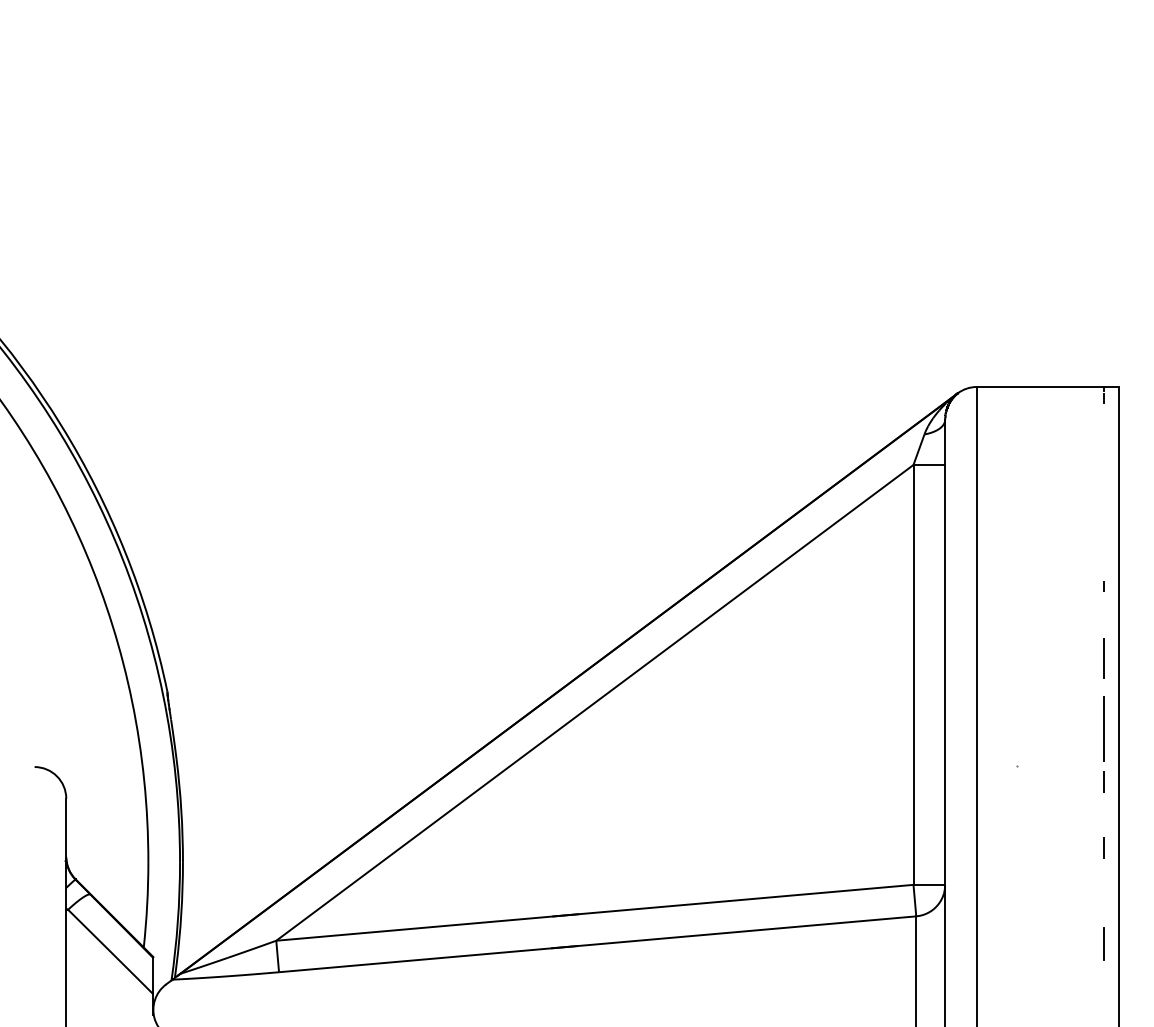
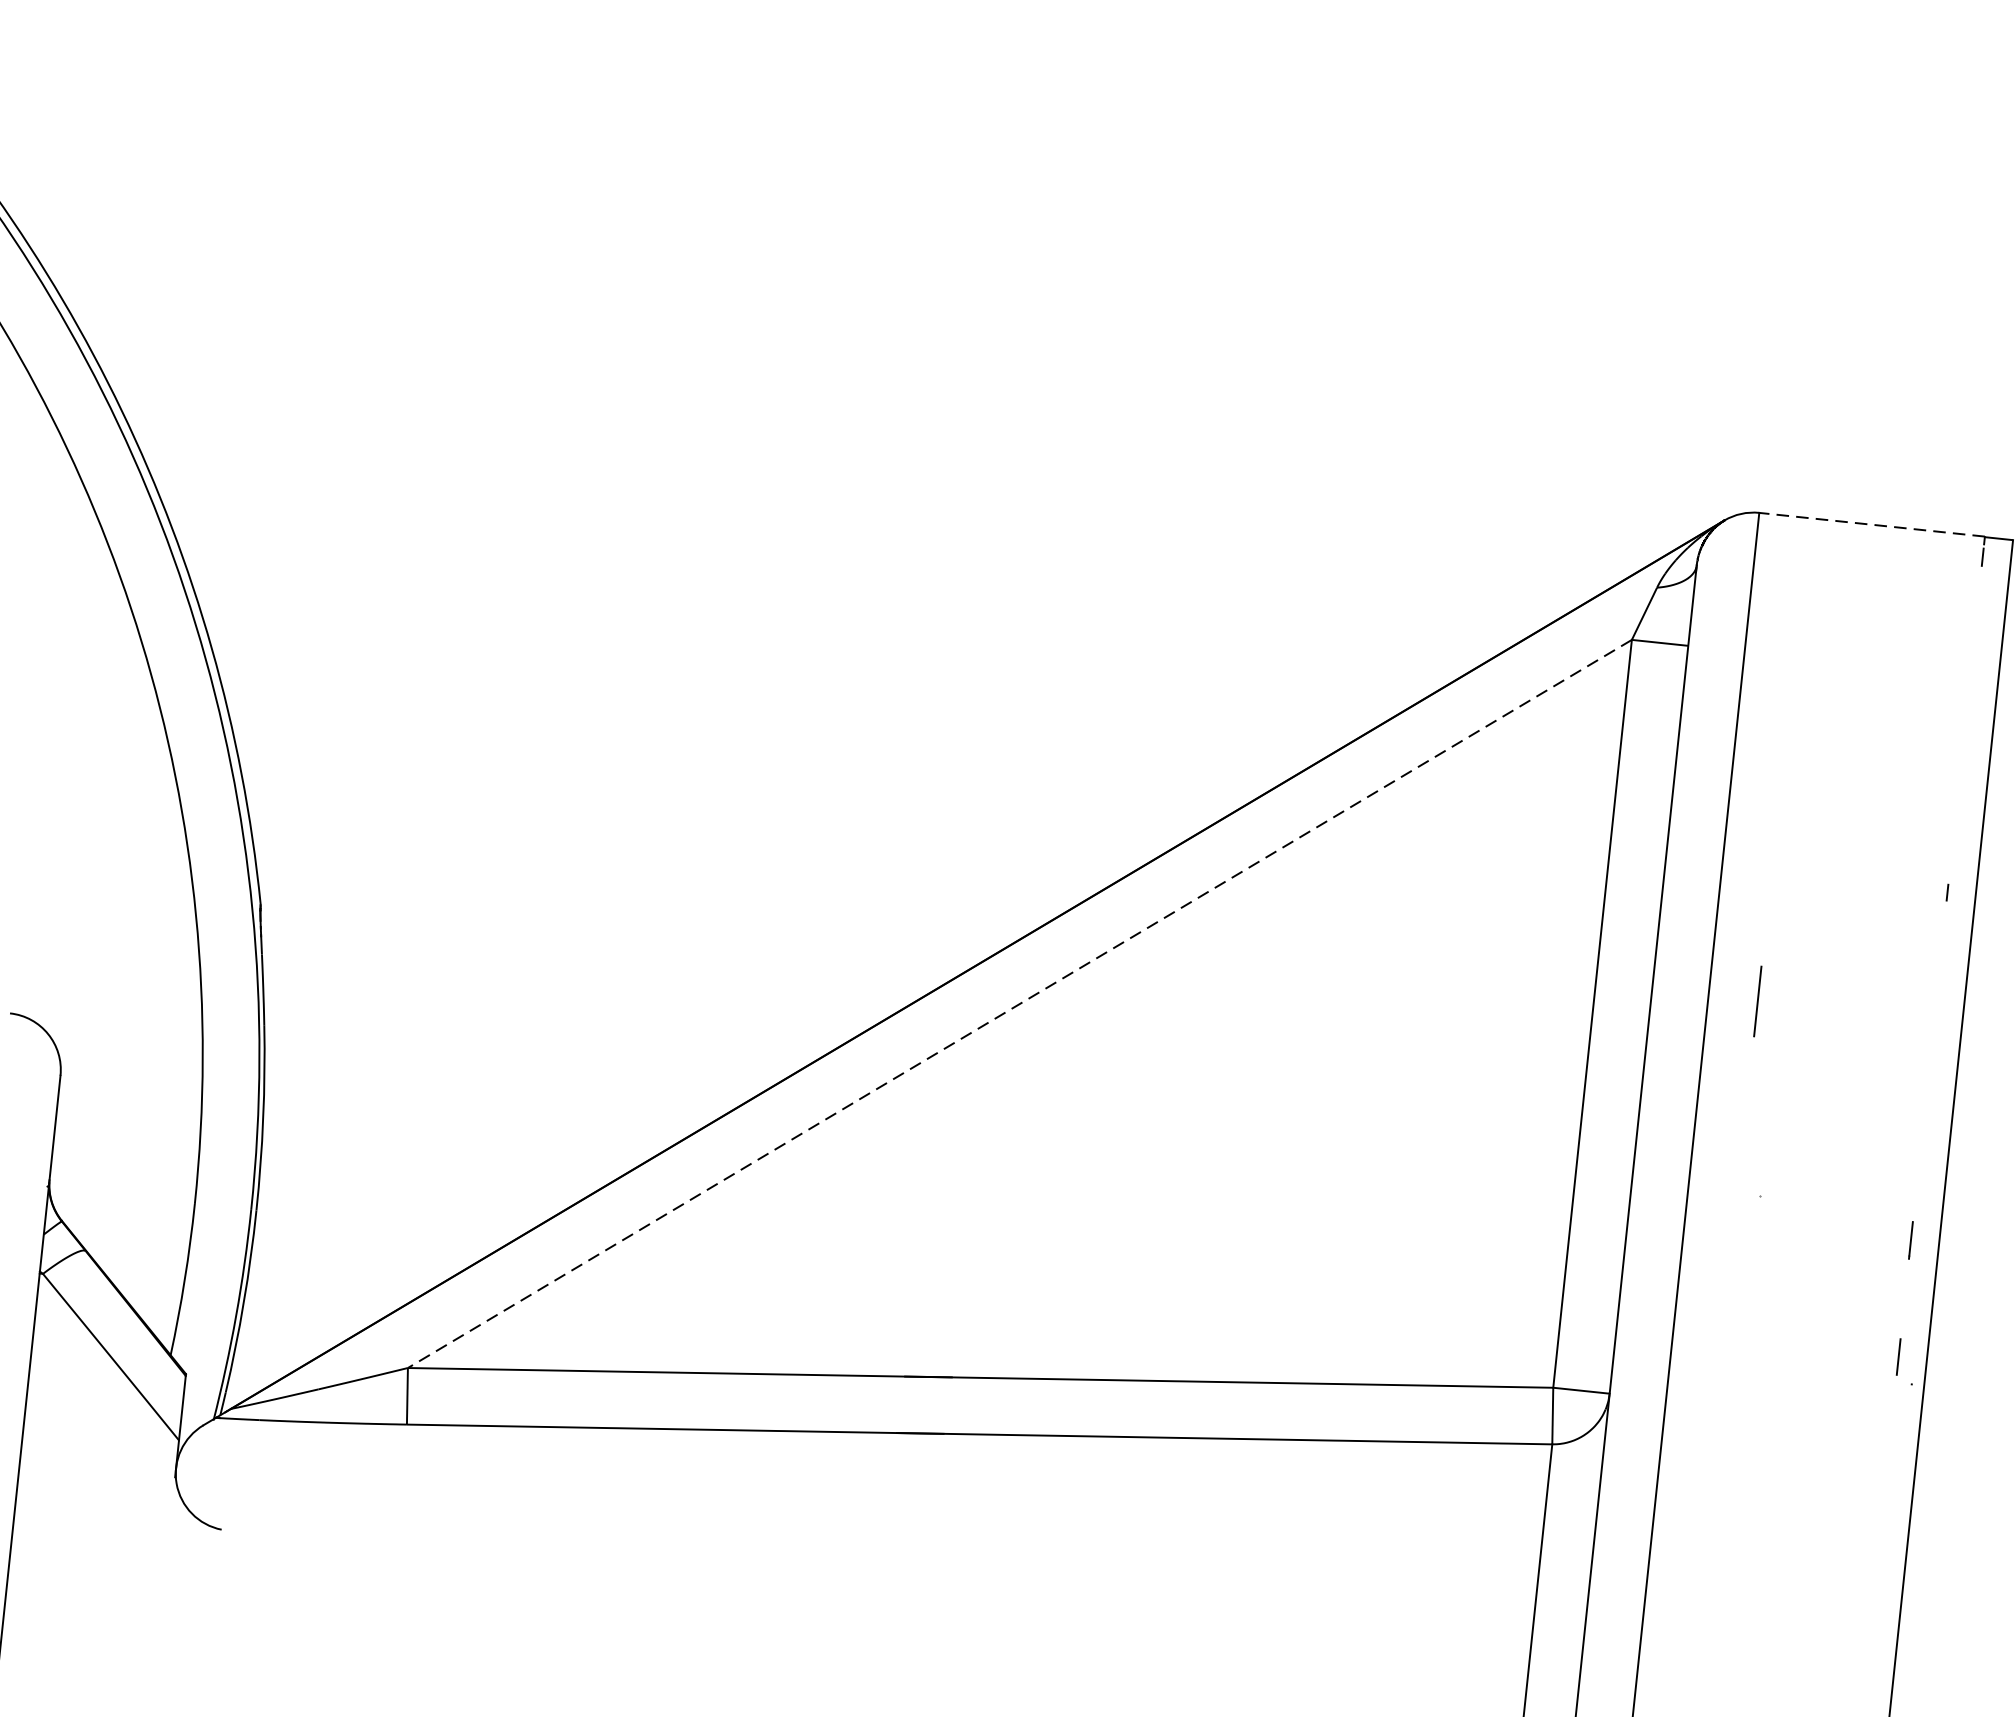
line: (1039, 386) -> (1870, 523), solid -> dashed
line: (1103, 658) -> (1757, 1001), moved
line: (594, 702) -> (1019, 1003), solid -> dashed
line: (1103, 728) -> (1920, 1144), removed
line: (1103, 943) -> (1880, 1527), removed

